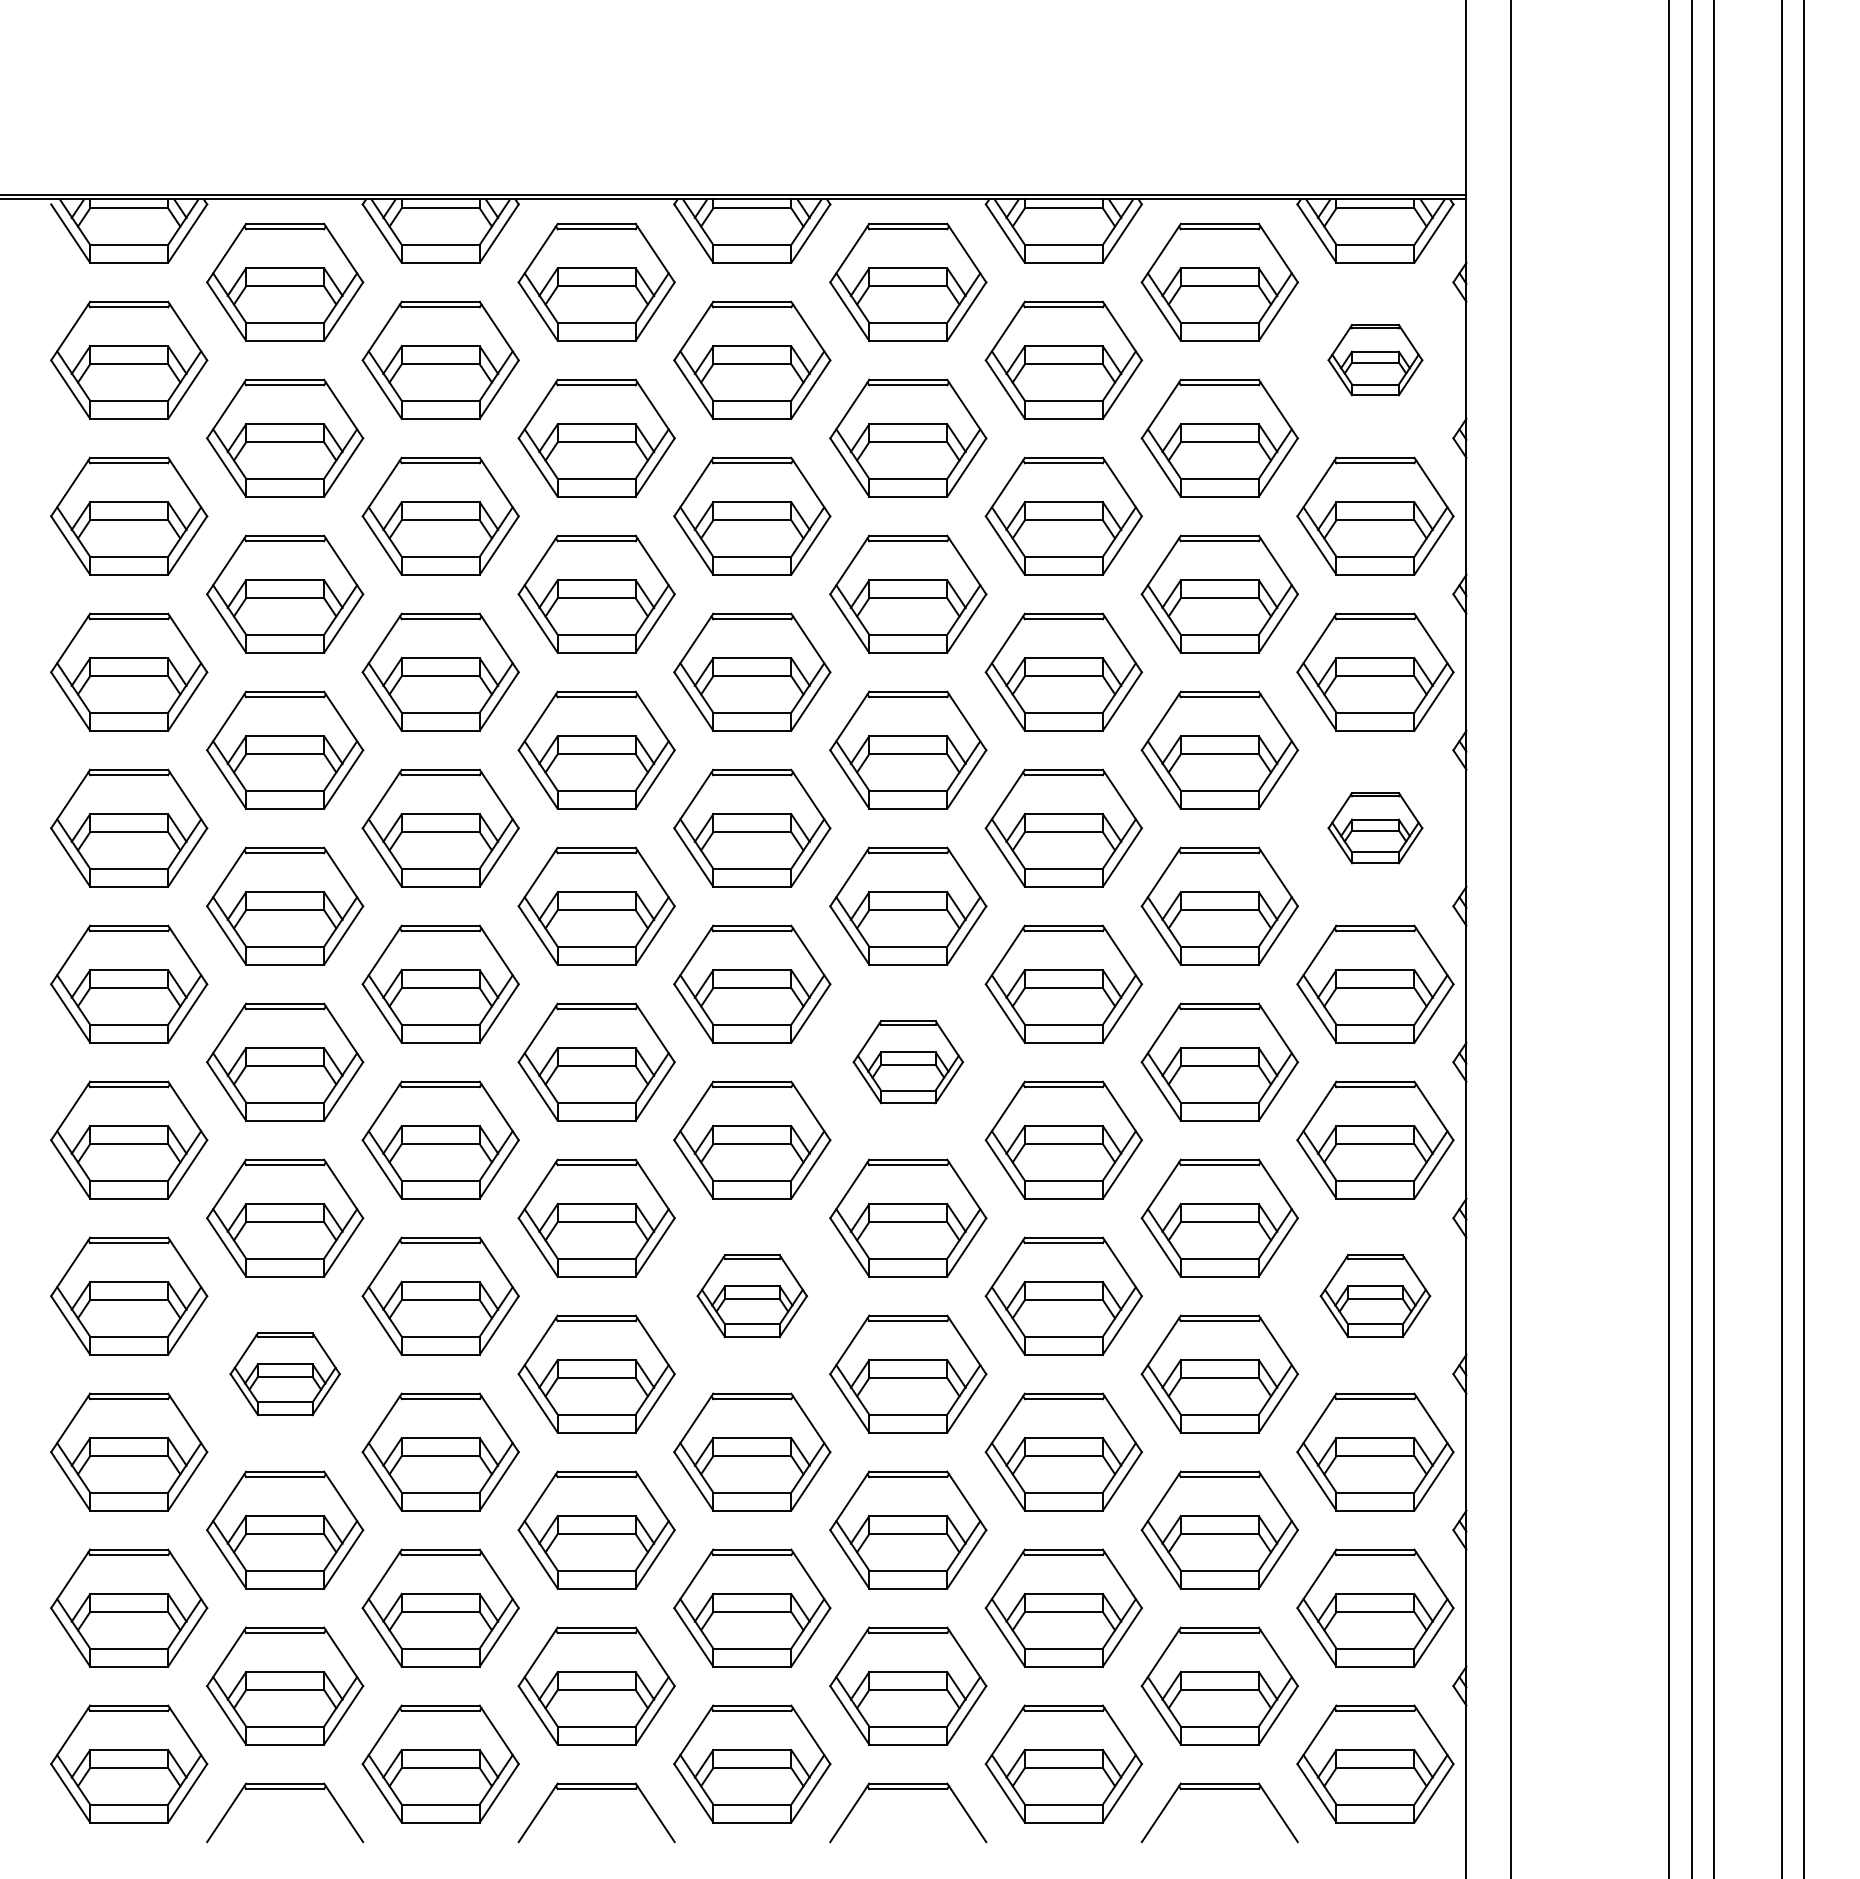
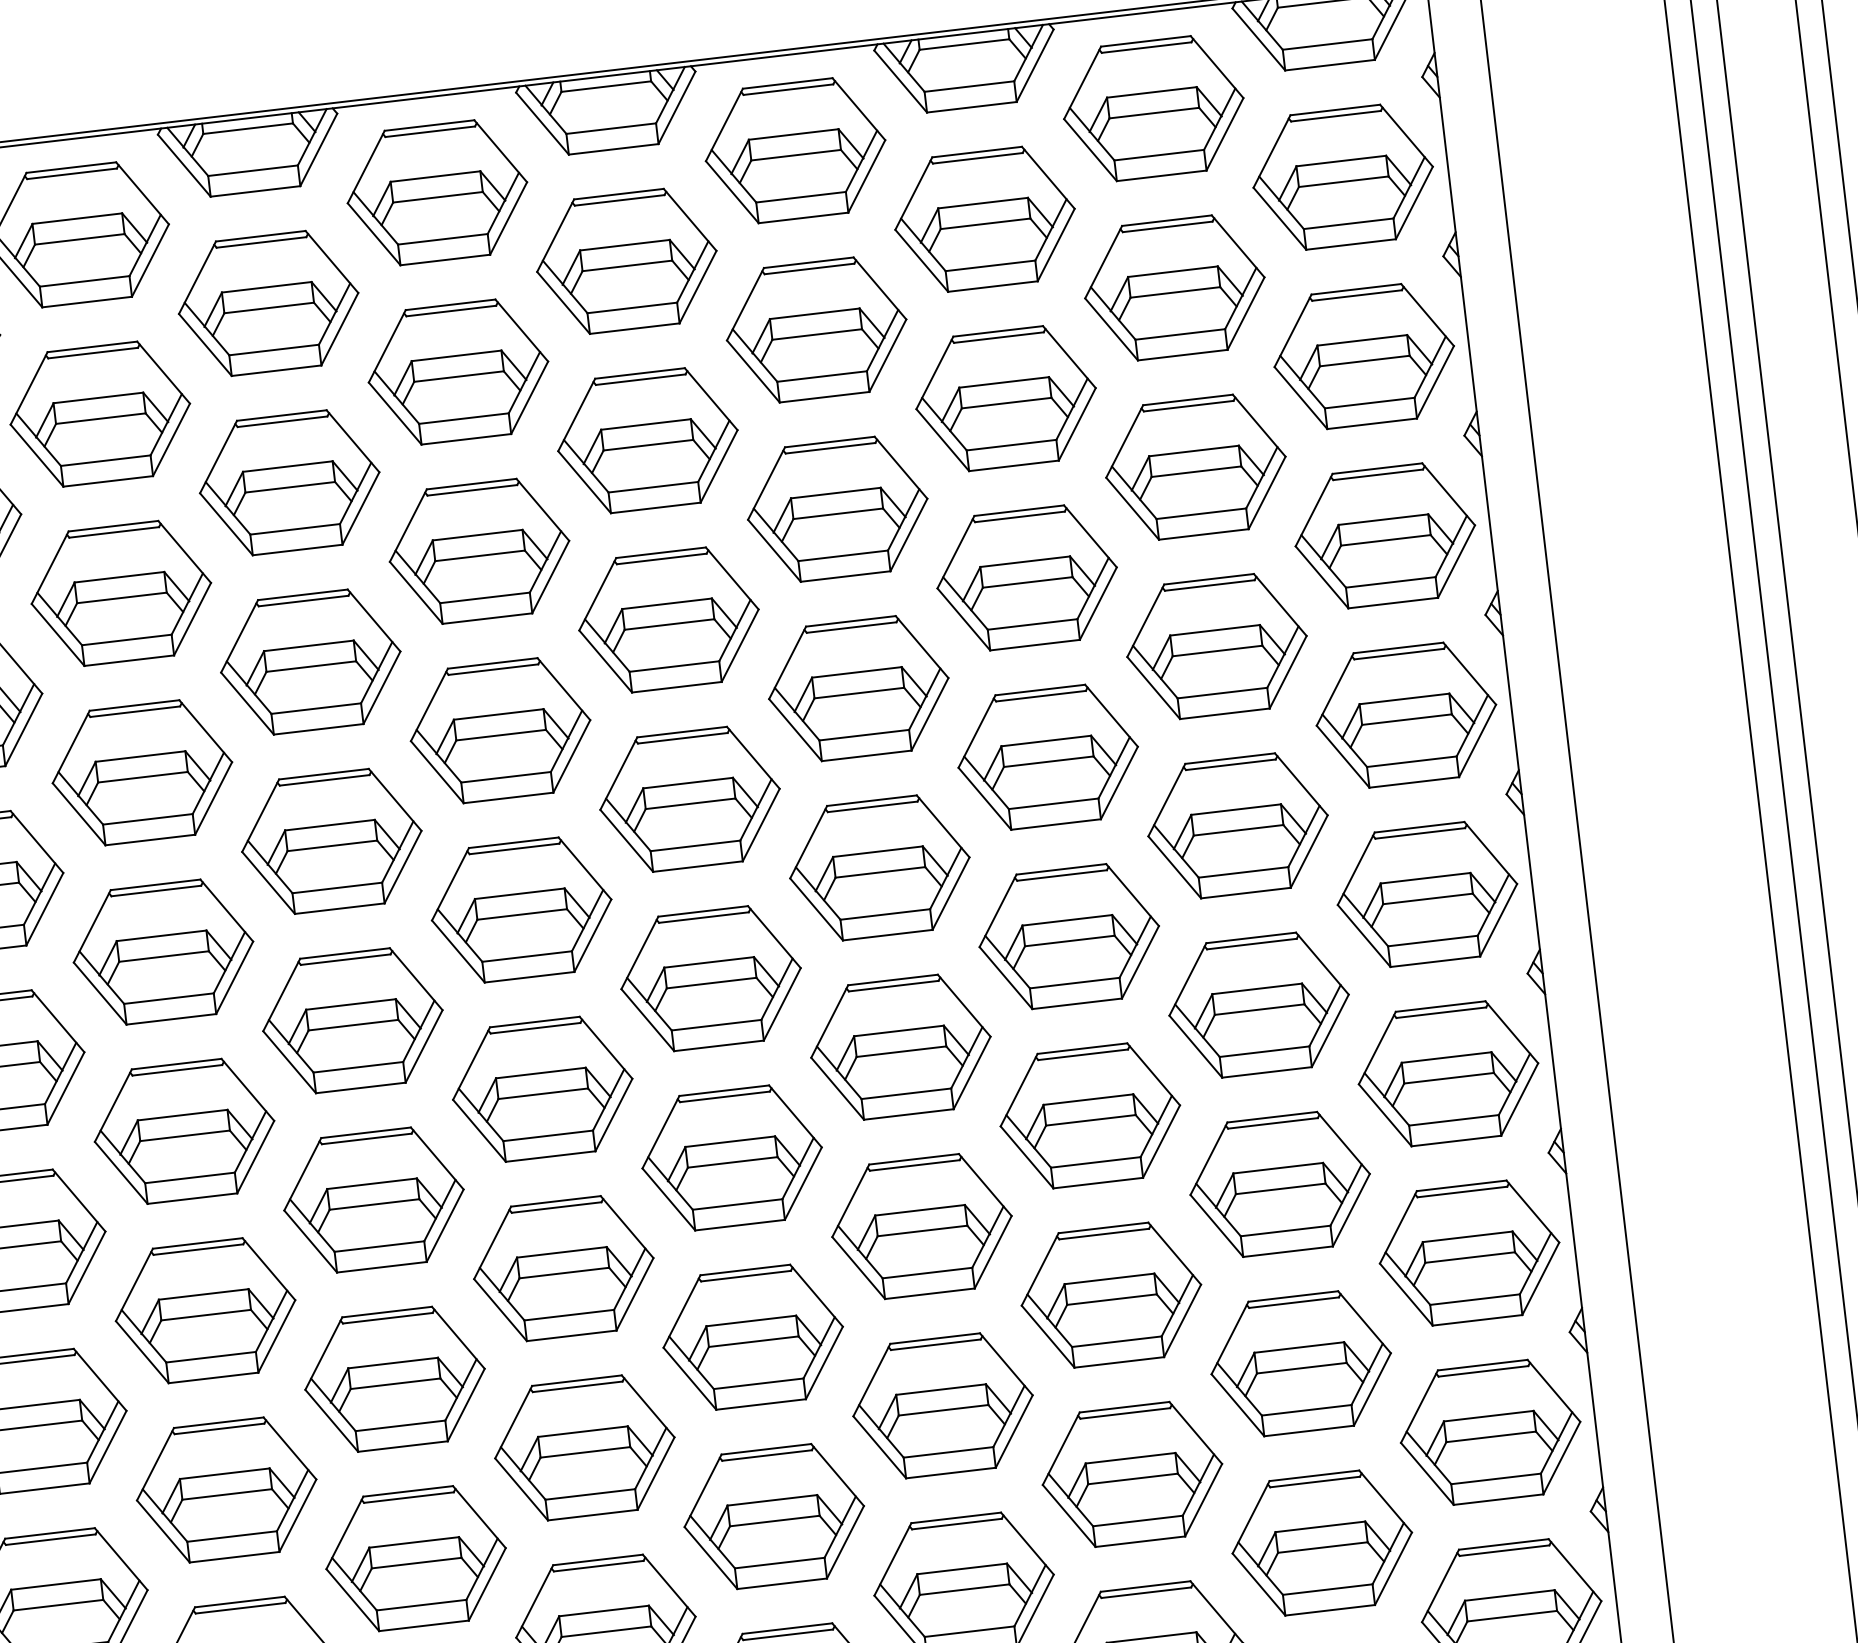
part: (1375, 359) -> (1343, 176), size x1.67
part: (1375, 827) -> (1406, 714), size x1.67
part: (908, 1061) -> (901, 1046), size x1.43
part: (752, 1295) -> (753, 1336), size x1.43
part: (1375, 1295) -> (1469, 1252), size x1.43
part: (285, 1373) -> (227, 1489), size x1.43

